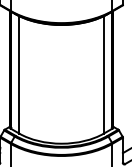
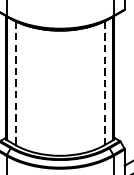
line: (19, 74) -> (15, 82), solid -> dashed
line: (103, 74) -> (104, 82), solid -> dashed

